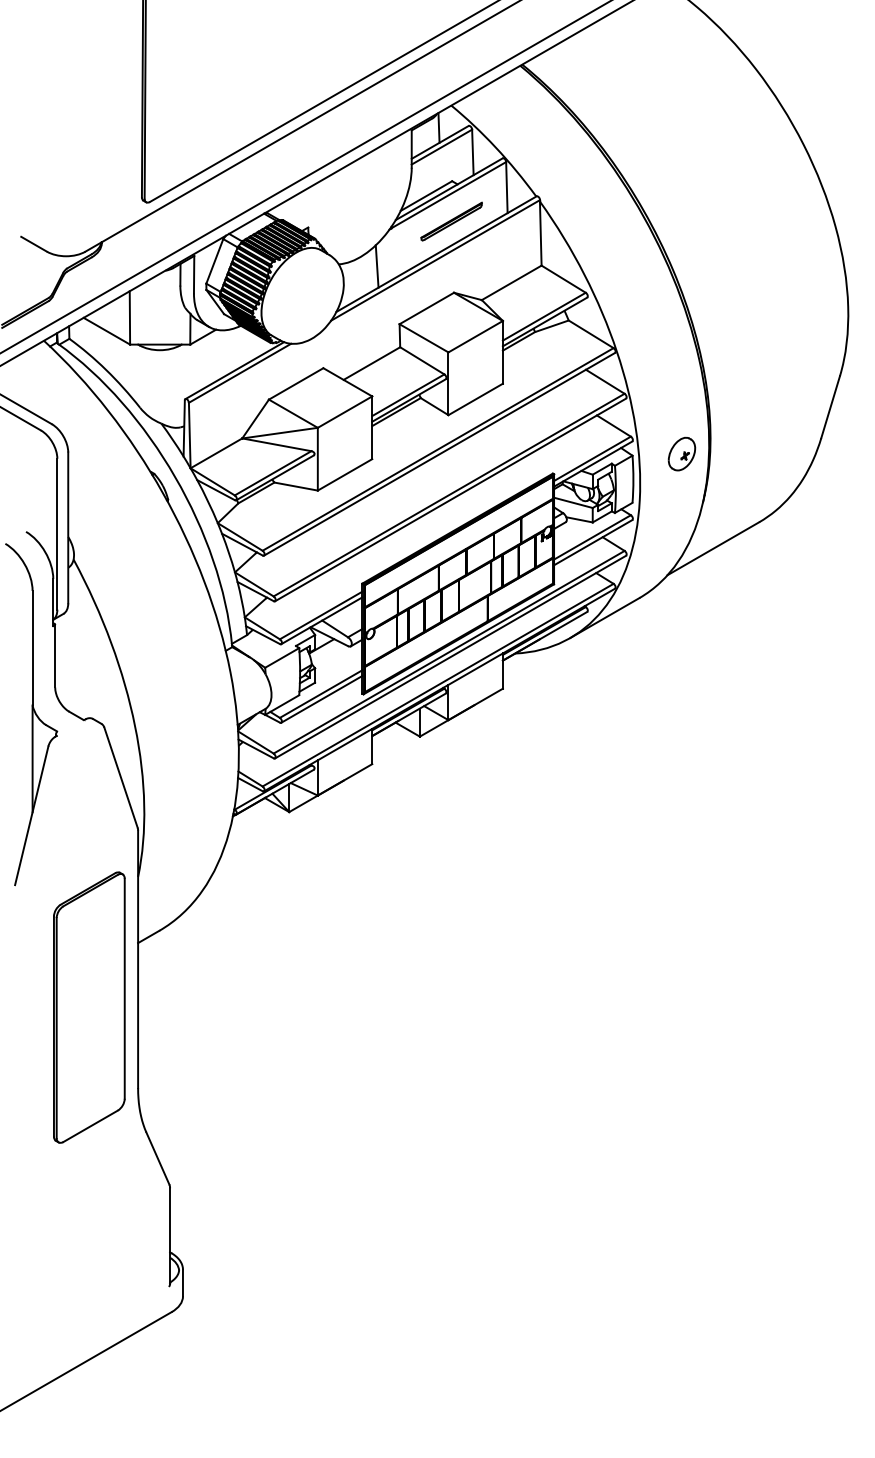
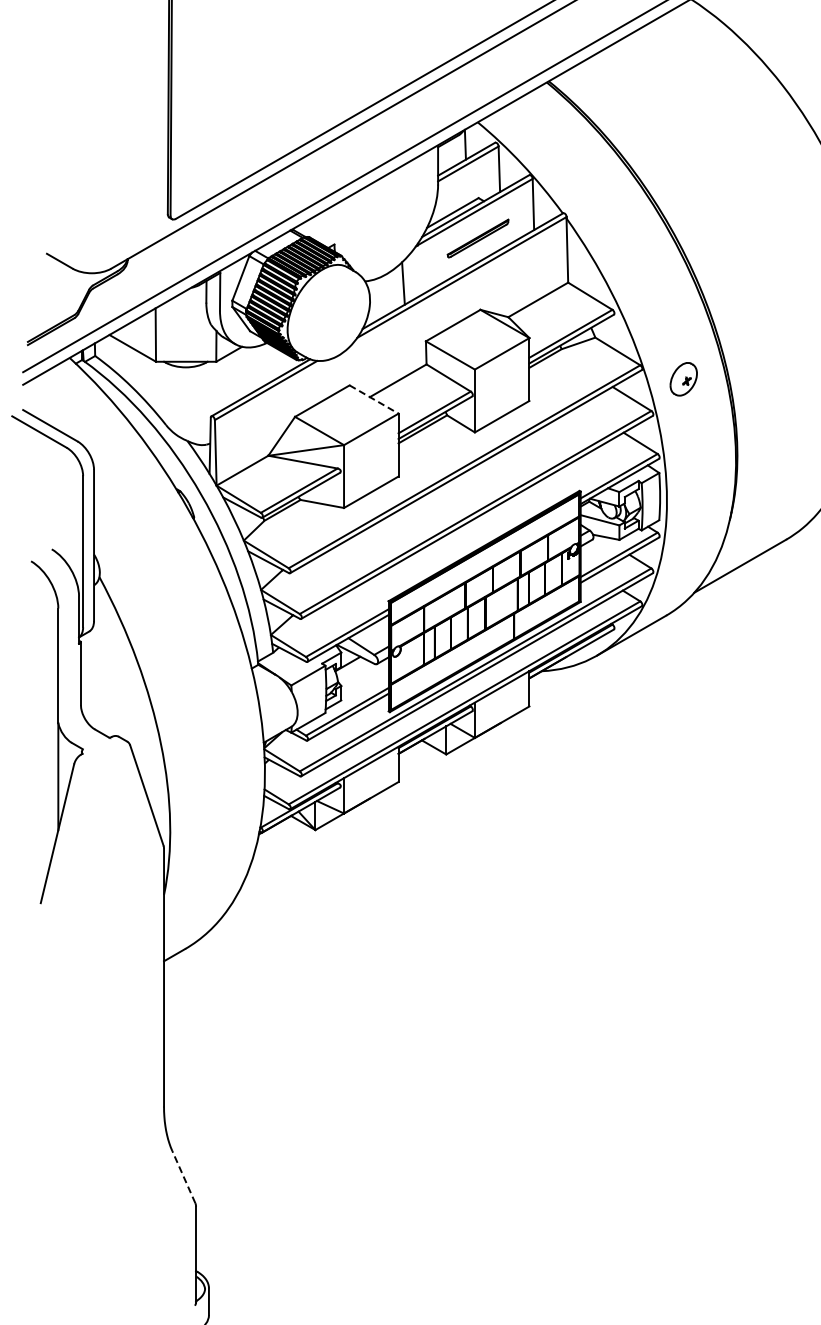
line: (348, 382) -> (374, 399), solid -> dashed
part: (681, 453) -> (683, 378), moved
part: (89, 1007) -> (115, 1025), removed
line: (157, 1158) -> (183, 1177), solid -> dashed

